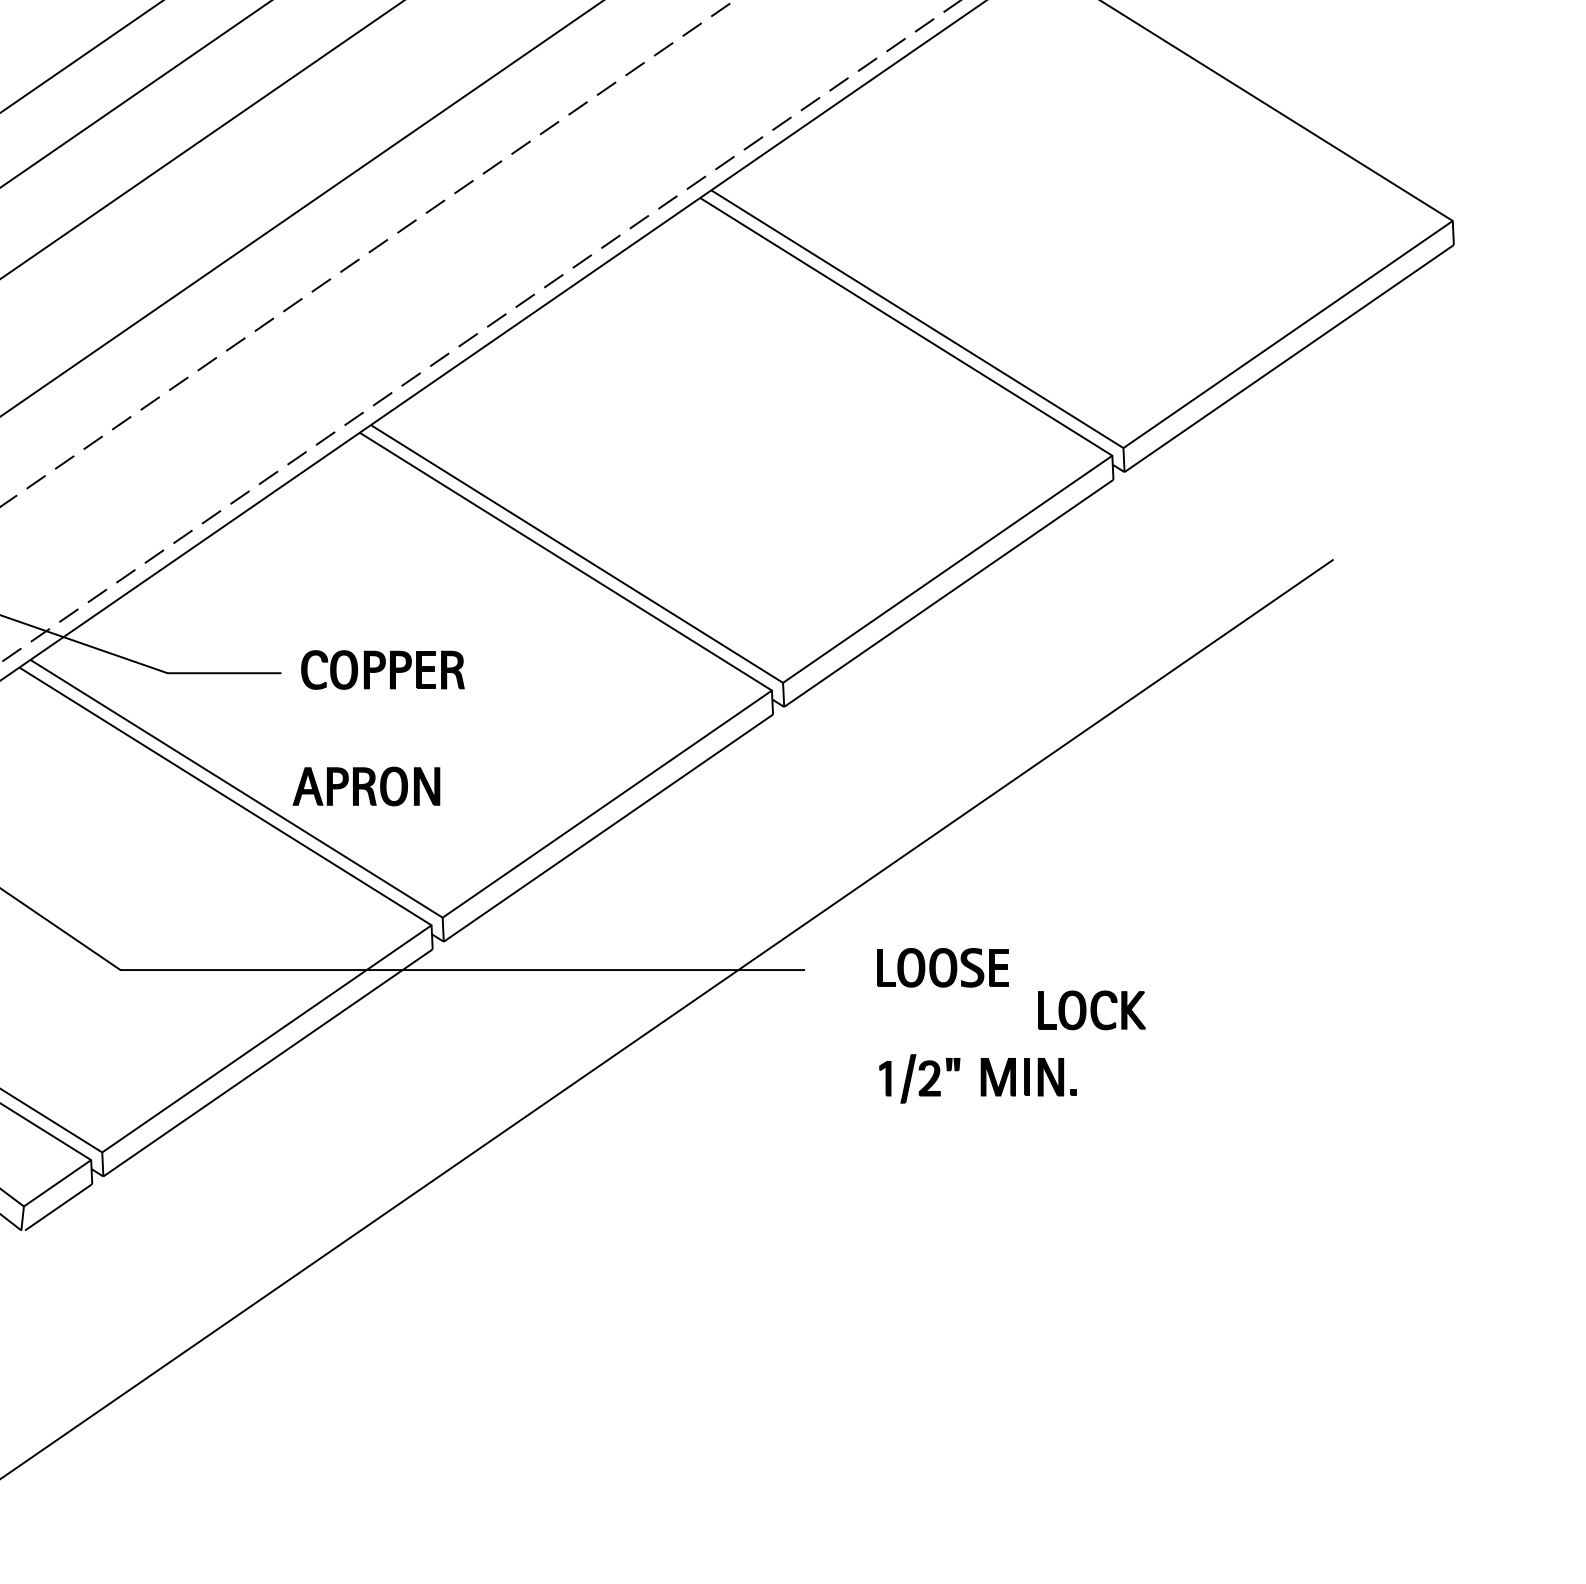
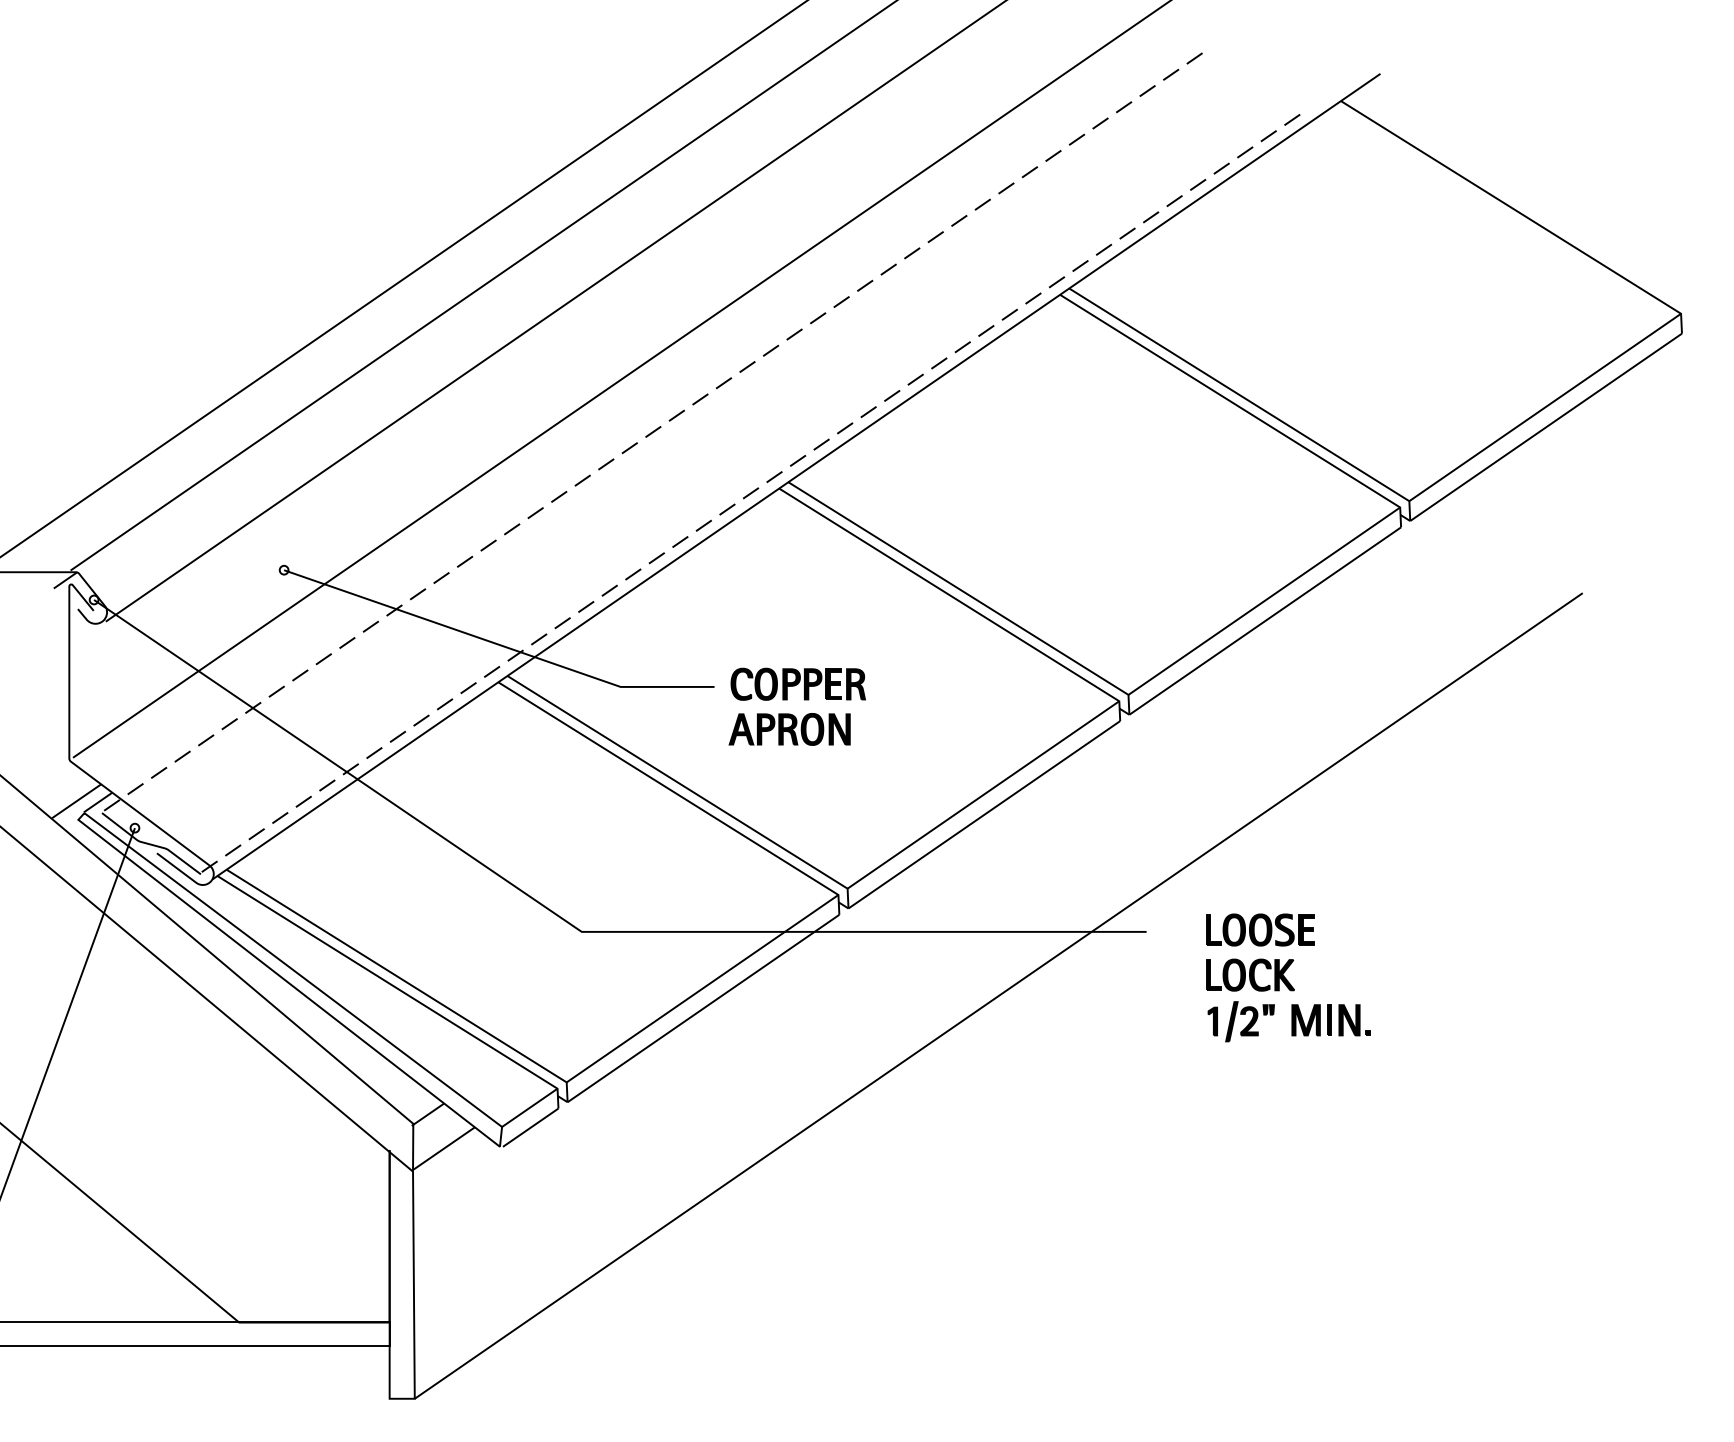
part: (366, 786) -> (789, 729), moved
part: (1092, 1009) -> (1250, 974), moved

